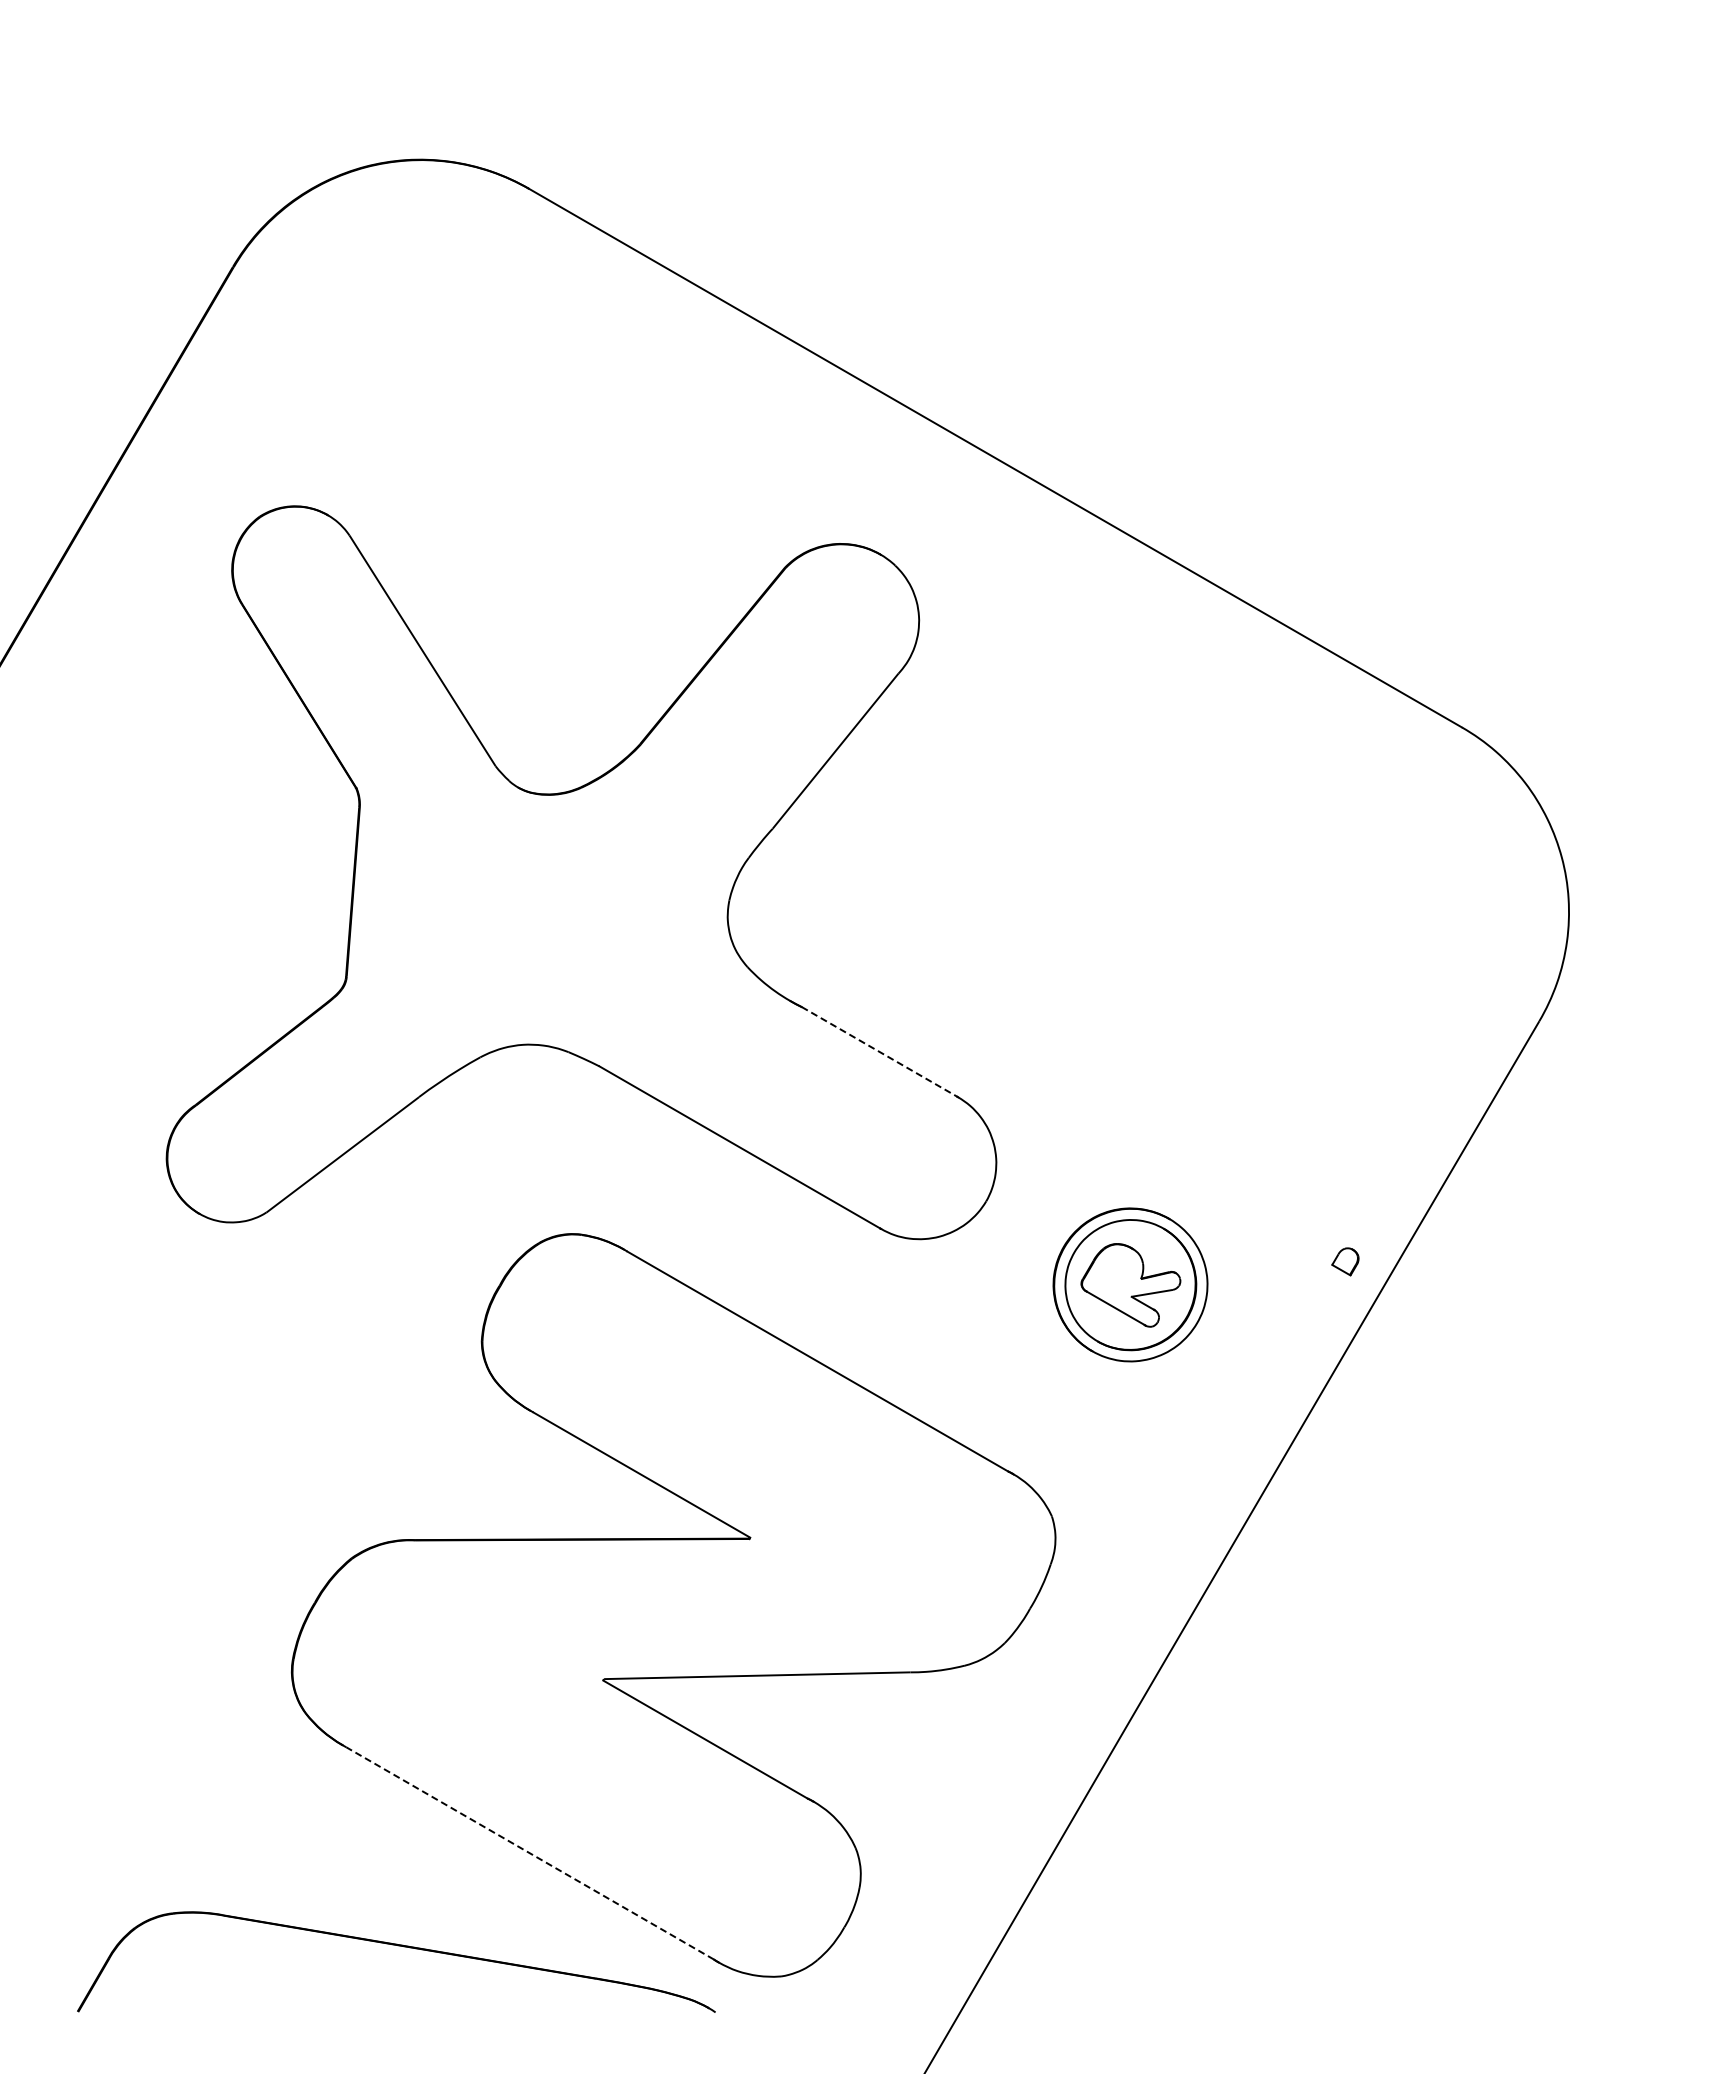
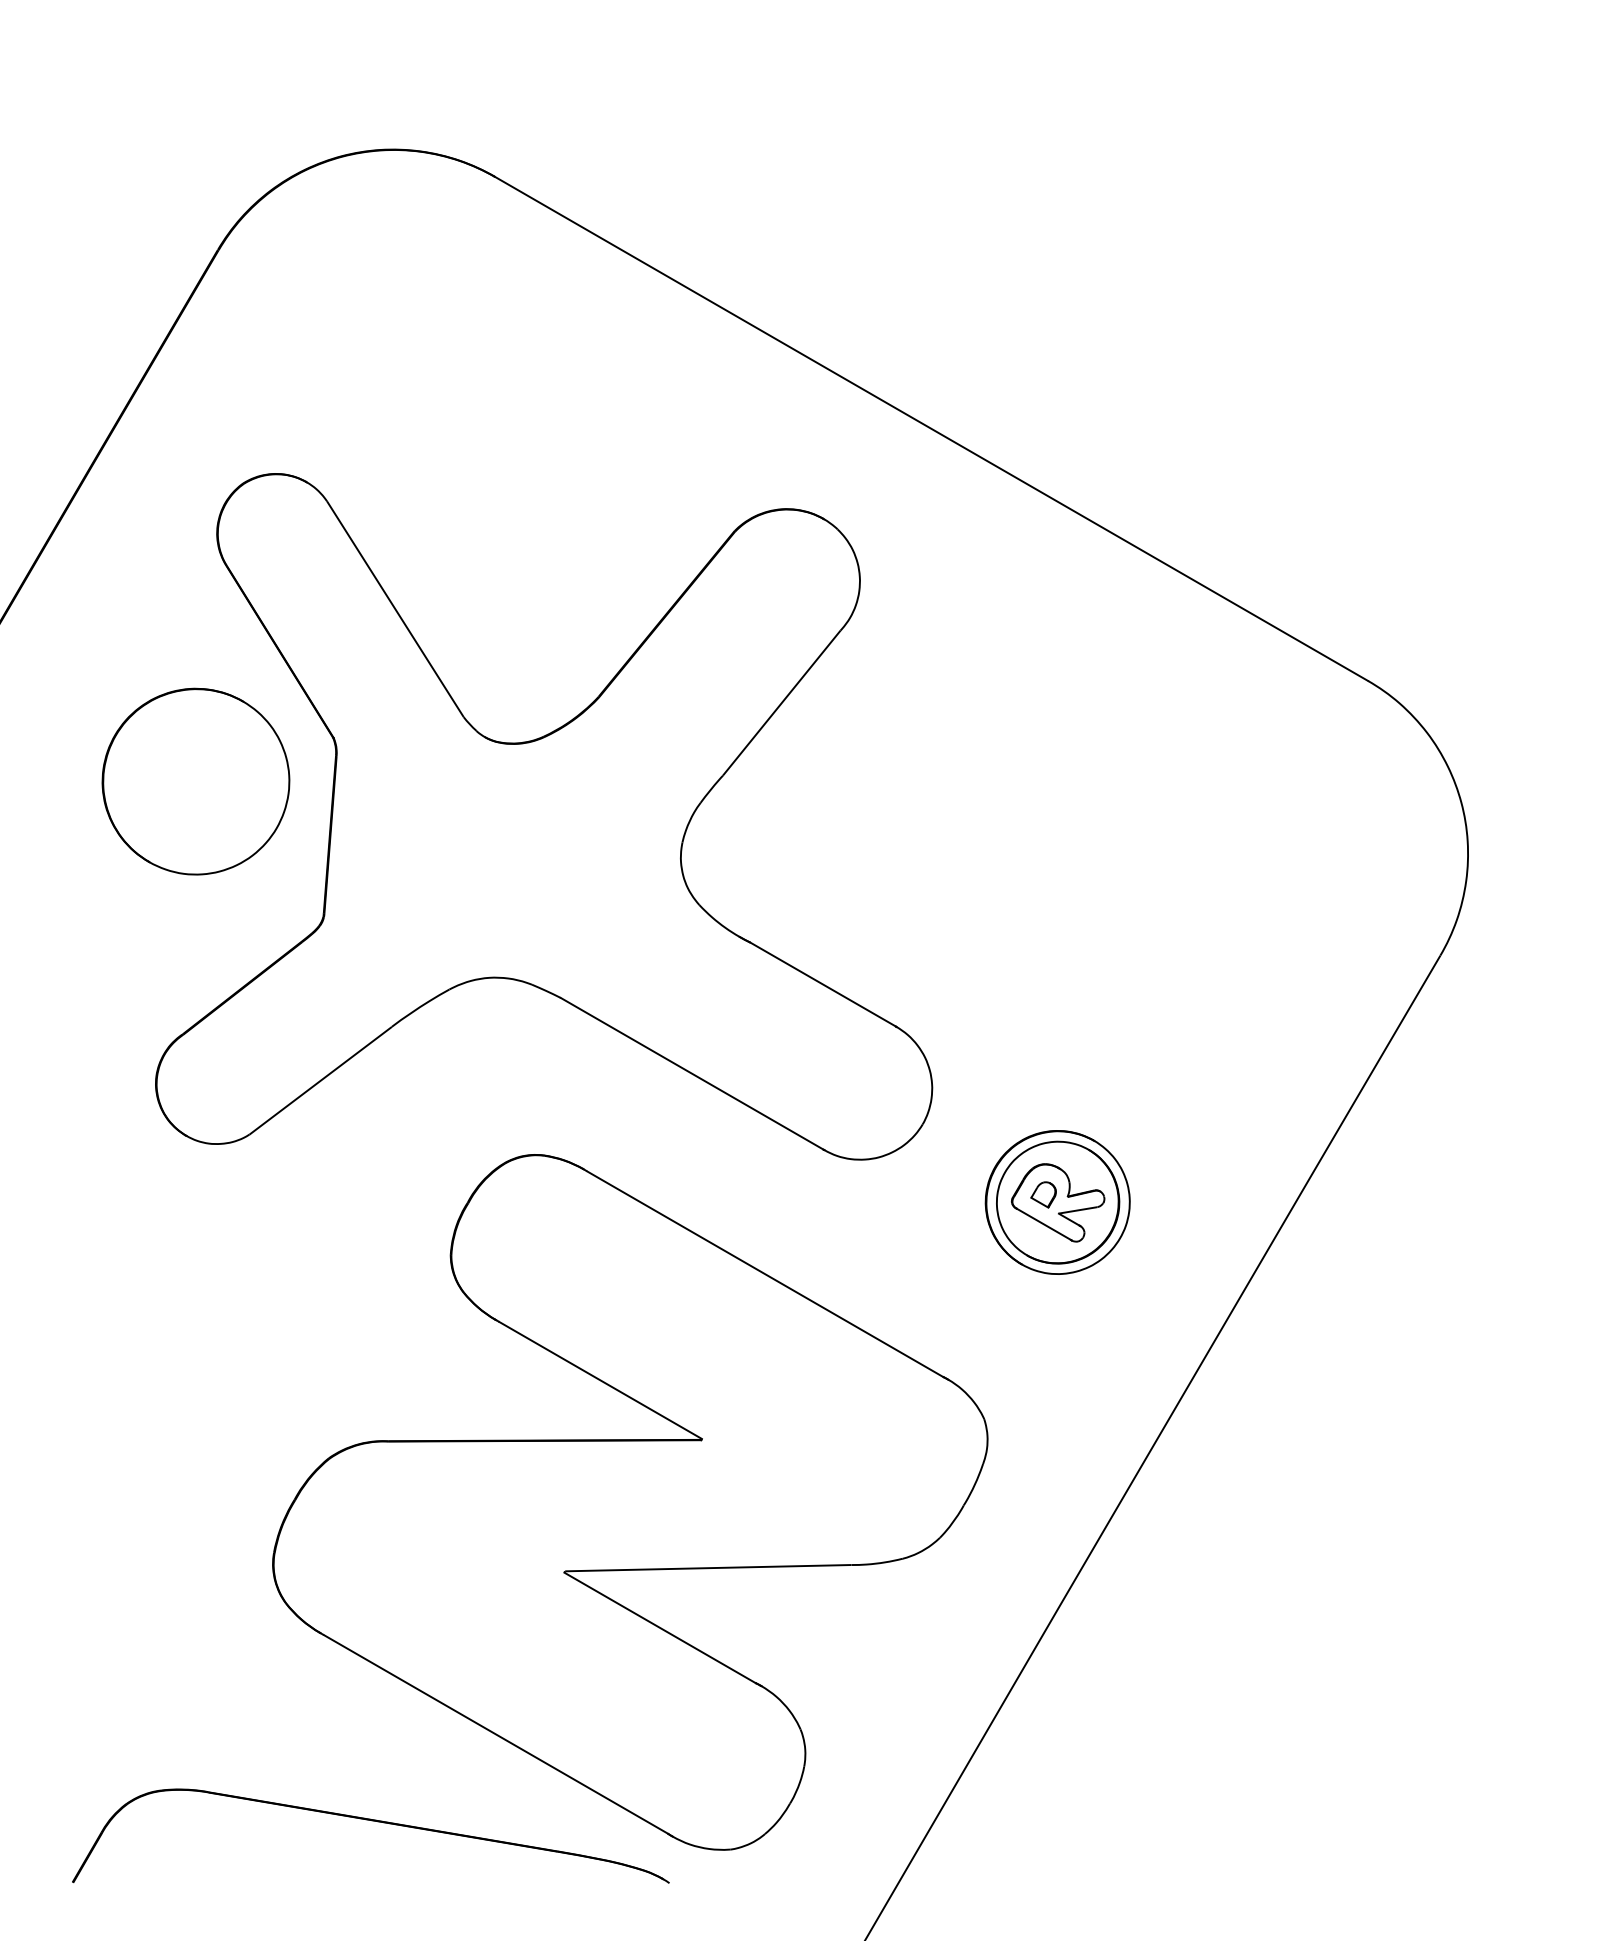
part: (209, 835) -> (195, 781), added
line: (879, 1051) -> (822, 984), dashed -> solid
part: (1345, 1261) -> (1043, 1194), moved
line: (529, 1853) -> (495, 1734), dashed -> solid

